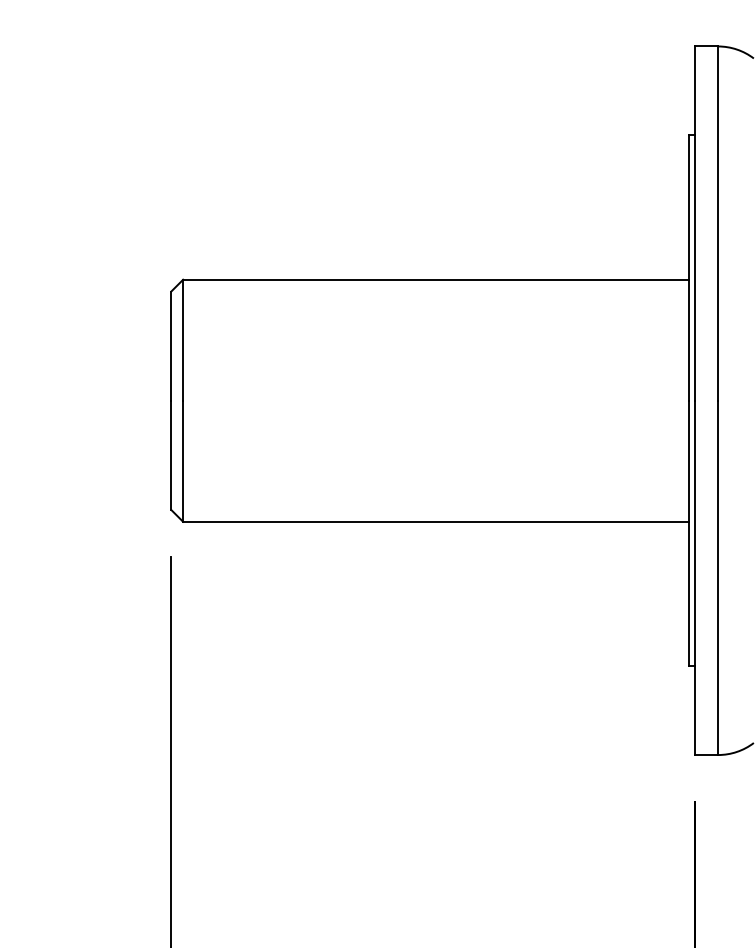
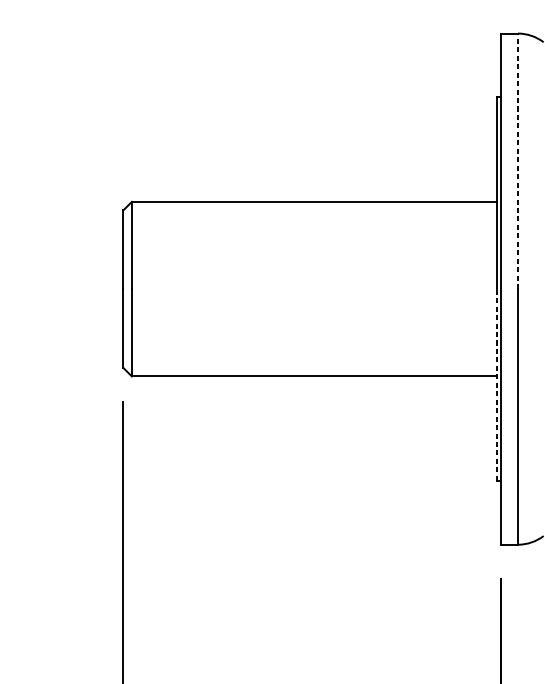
line: (718, 223) -> (518, 161), solid -> dashed
line: (688, 533) -> (496, 384), solid -> dashed

